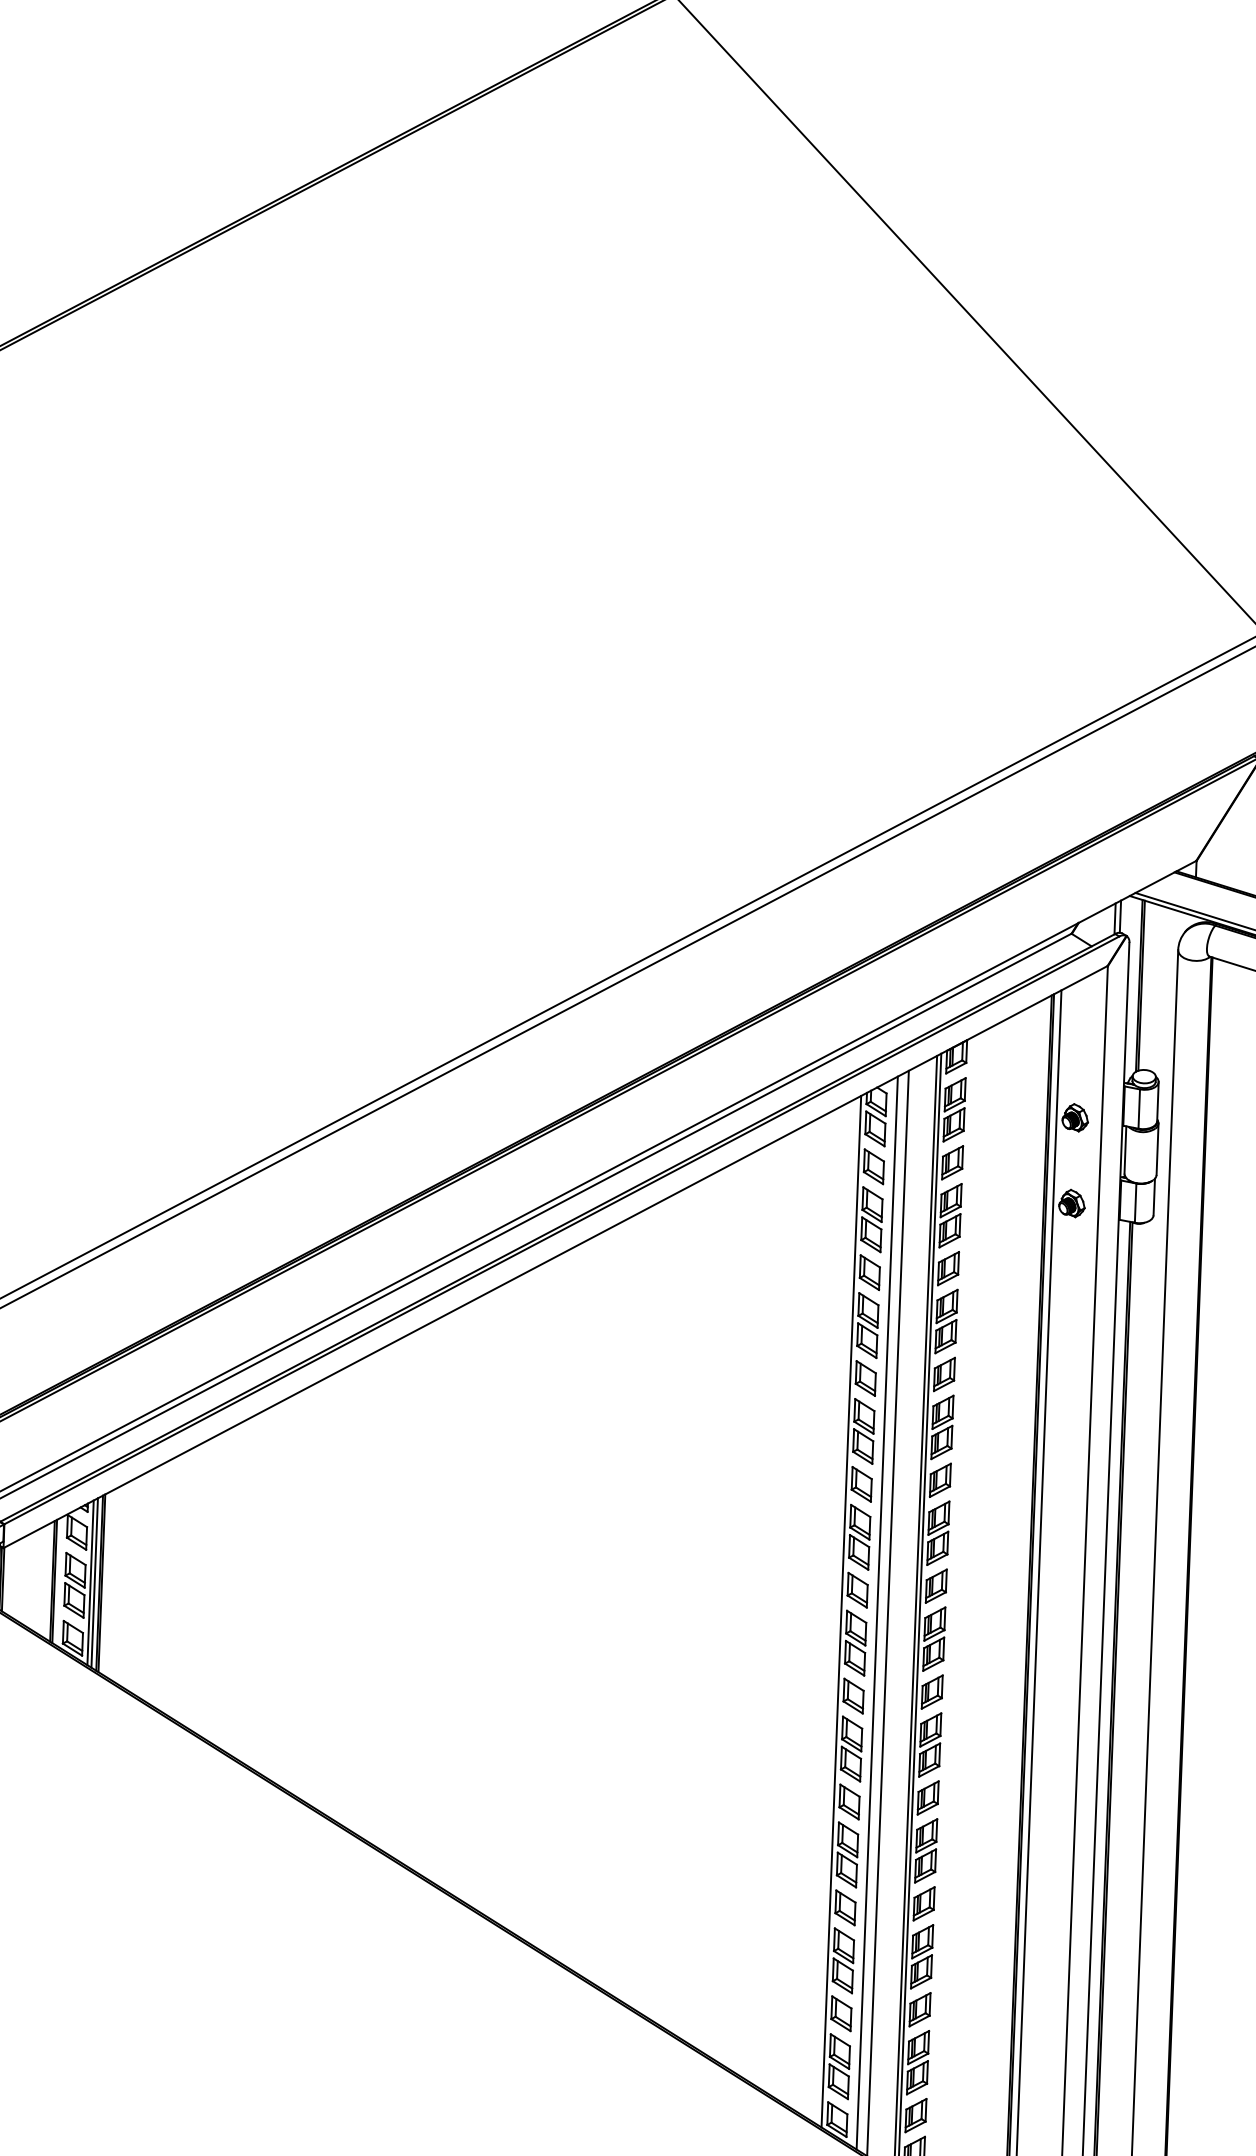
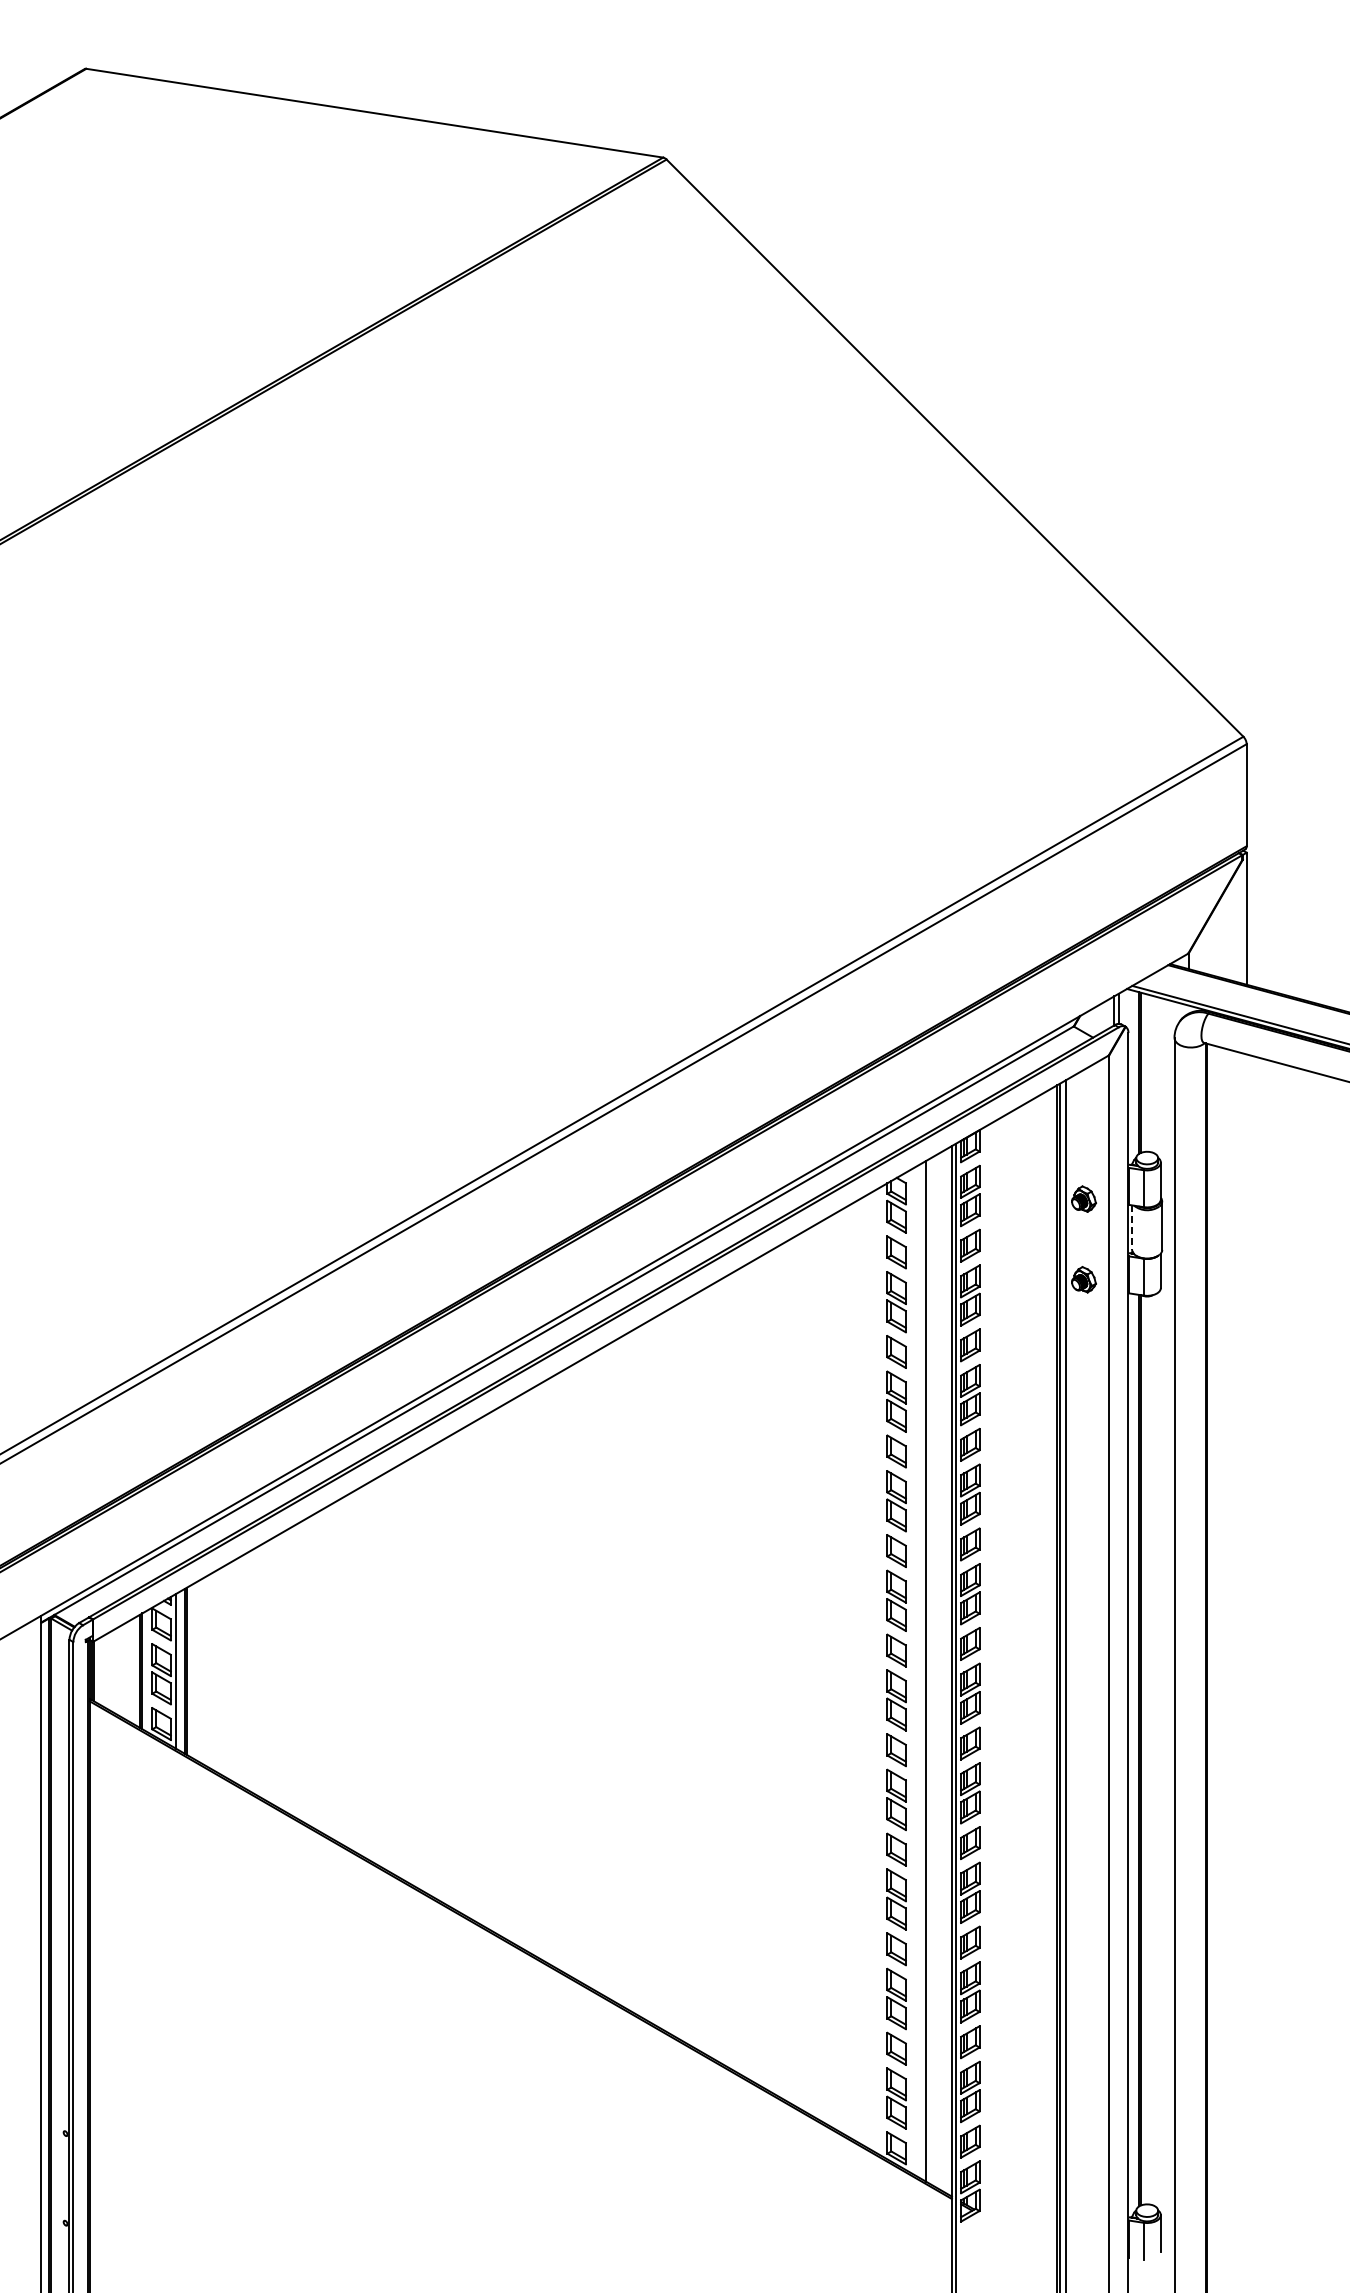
line: (1125, 1150) -> (1132, 1228), solid -> dashed
line: (95, 1582) -> (180, 1670), removed
line: (841, 1611) -> (882, 1671), removed
line: (876, 1612) -> (915, 1670), removed

